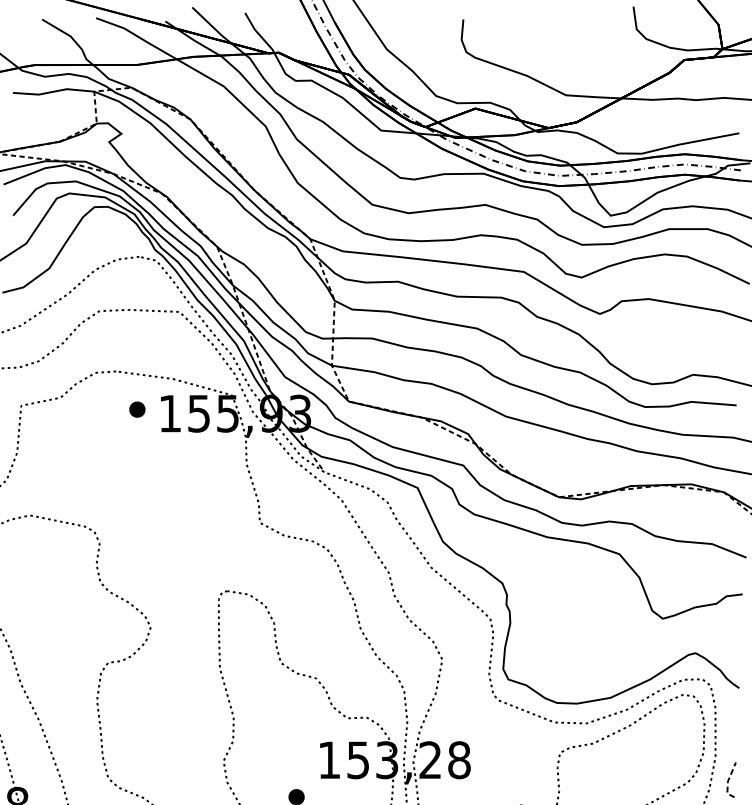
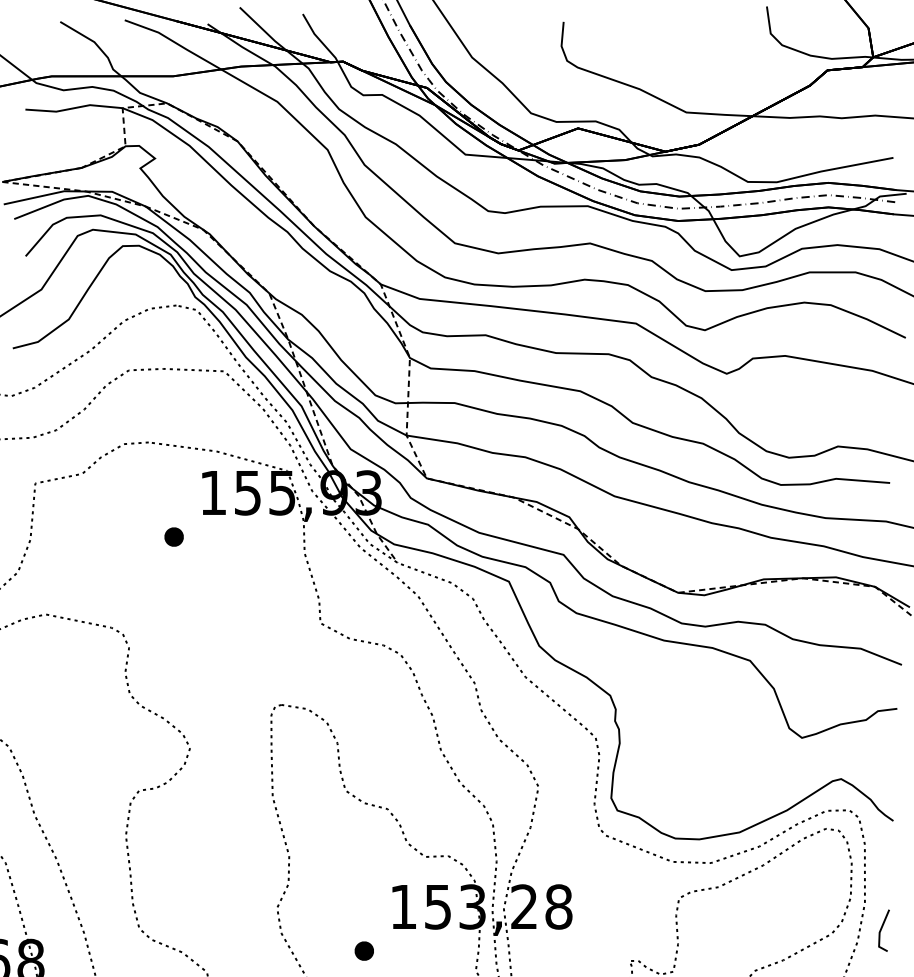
part: (136, 409) -> (173, 536), moved
line: (727, 781) -> (879, 932), dashed -> solid

